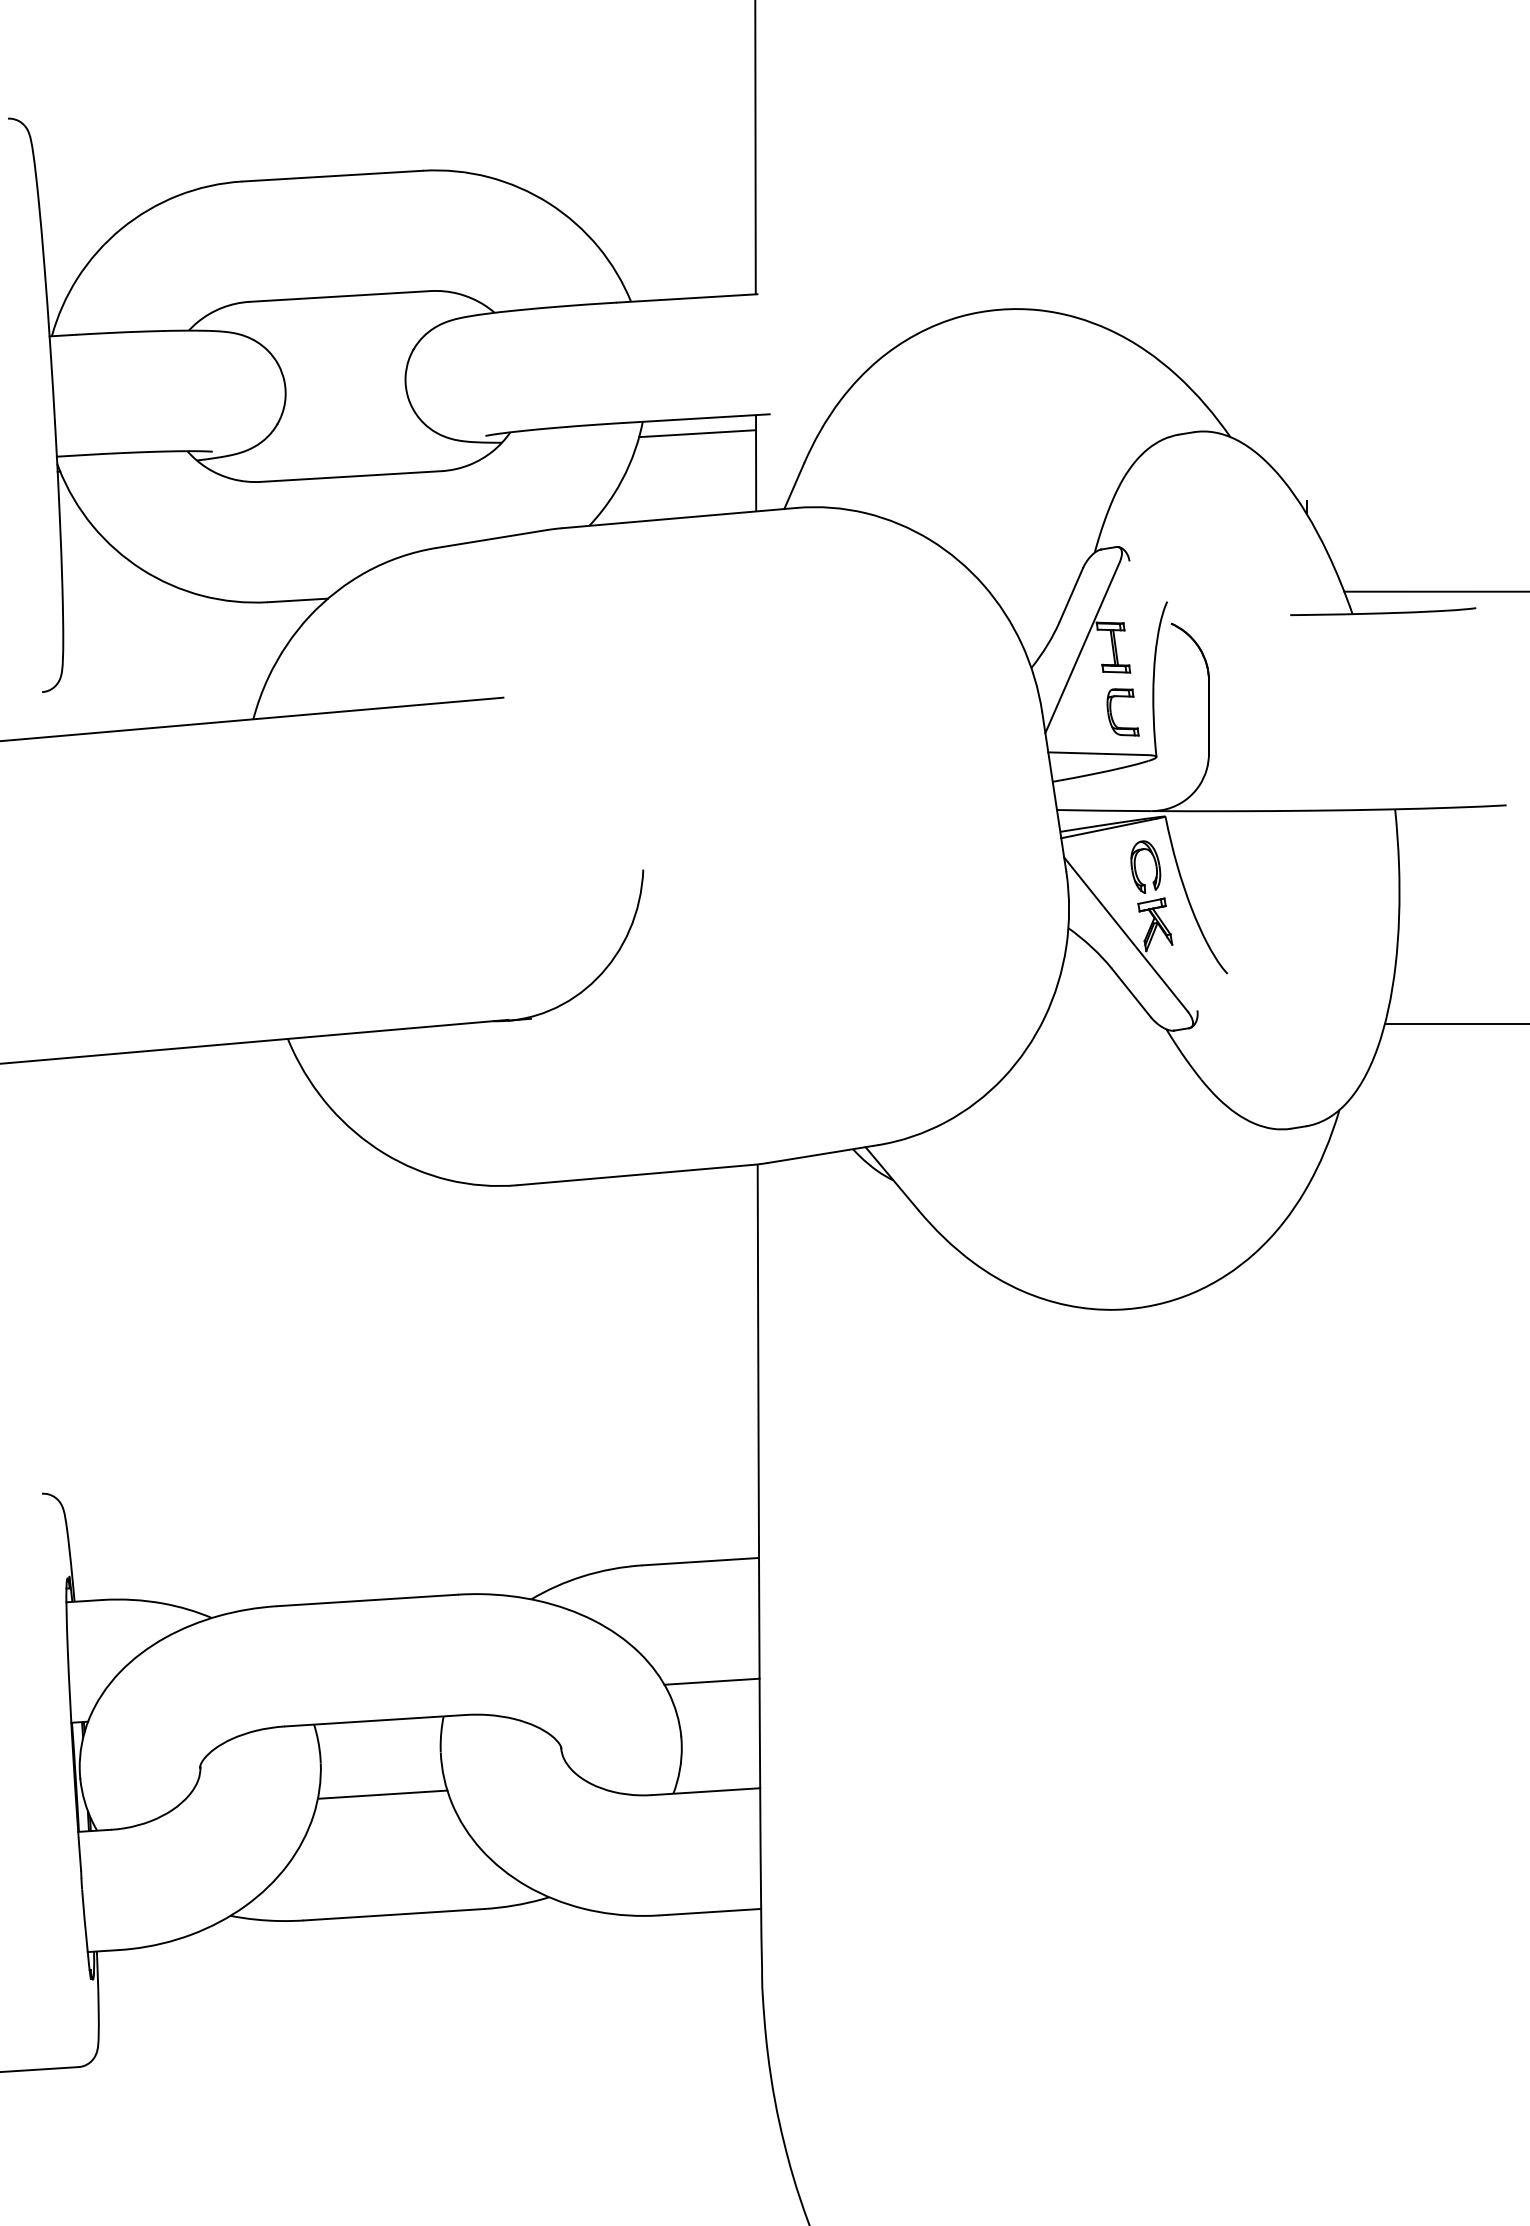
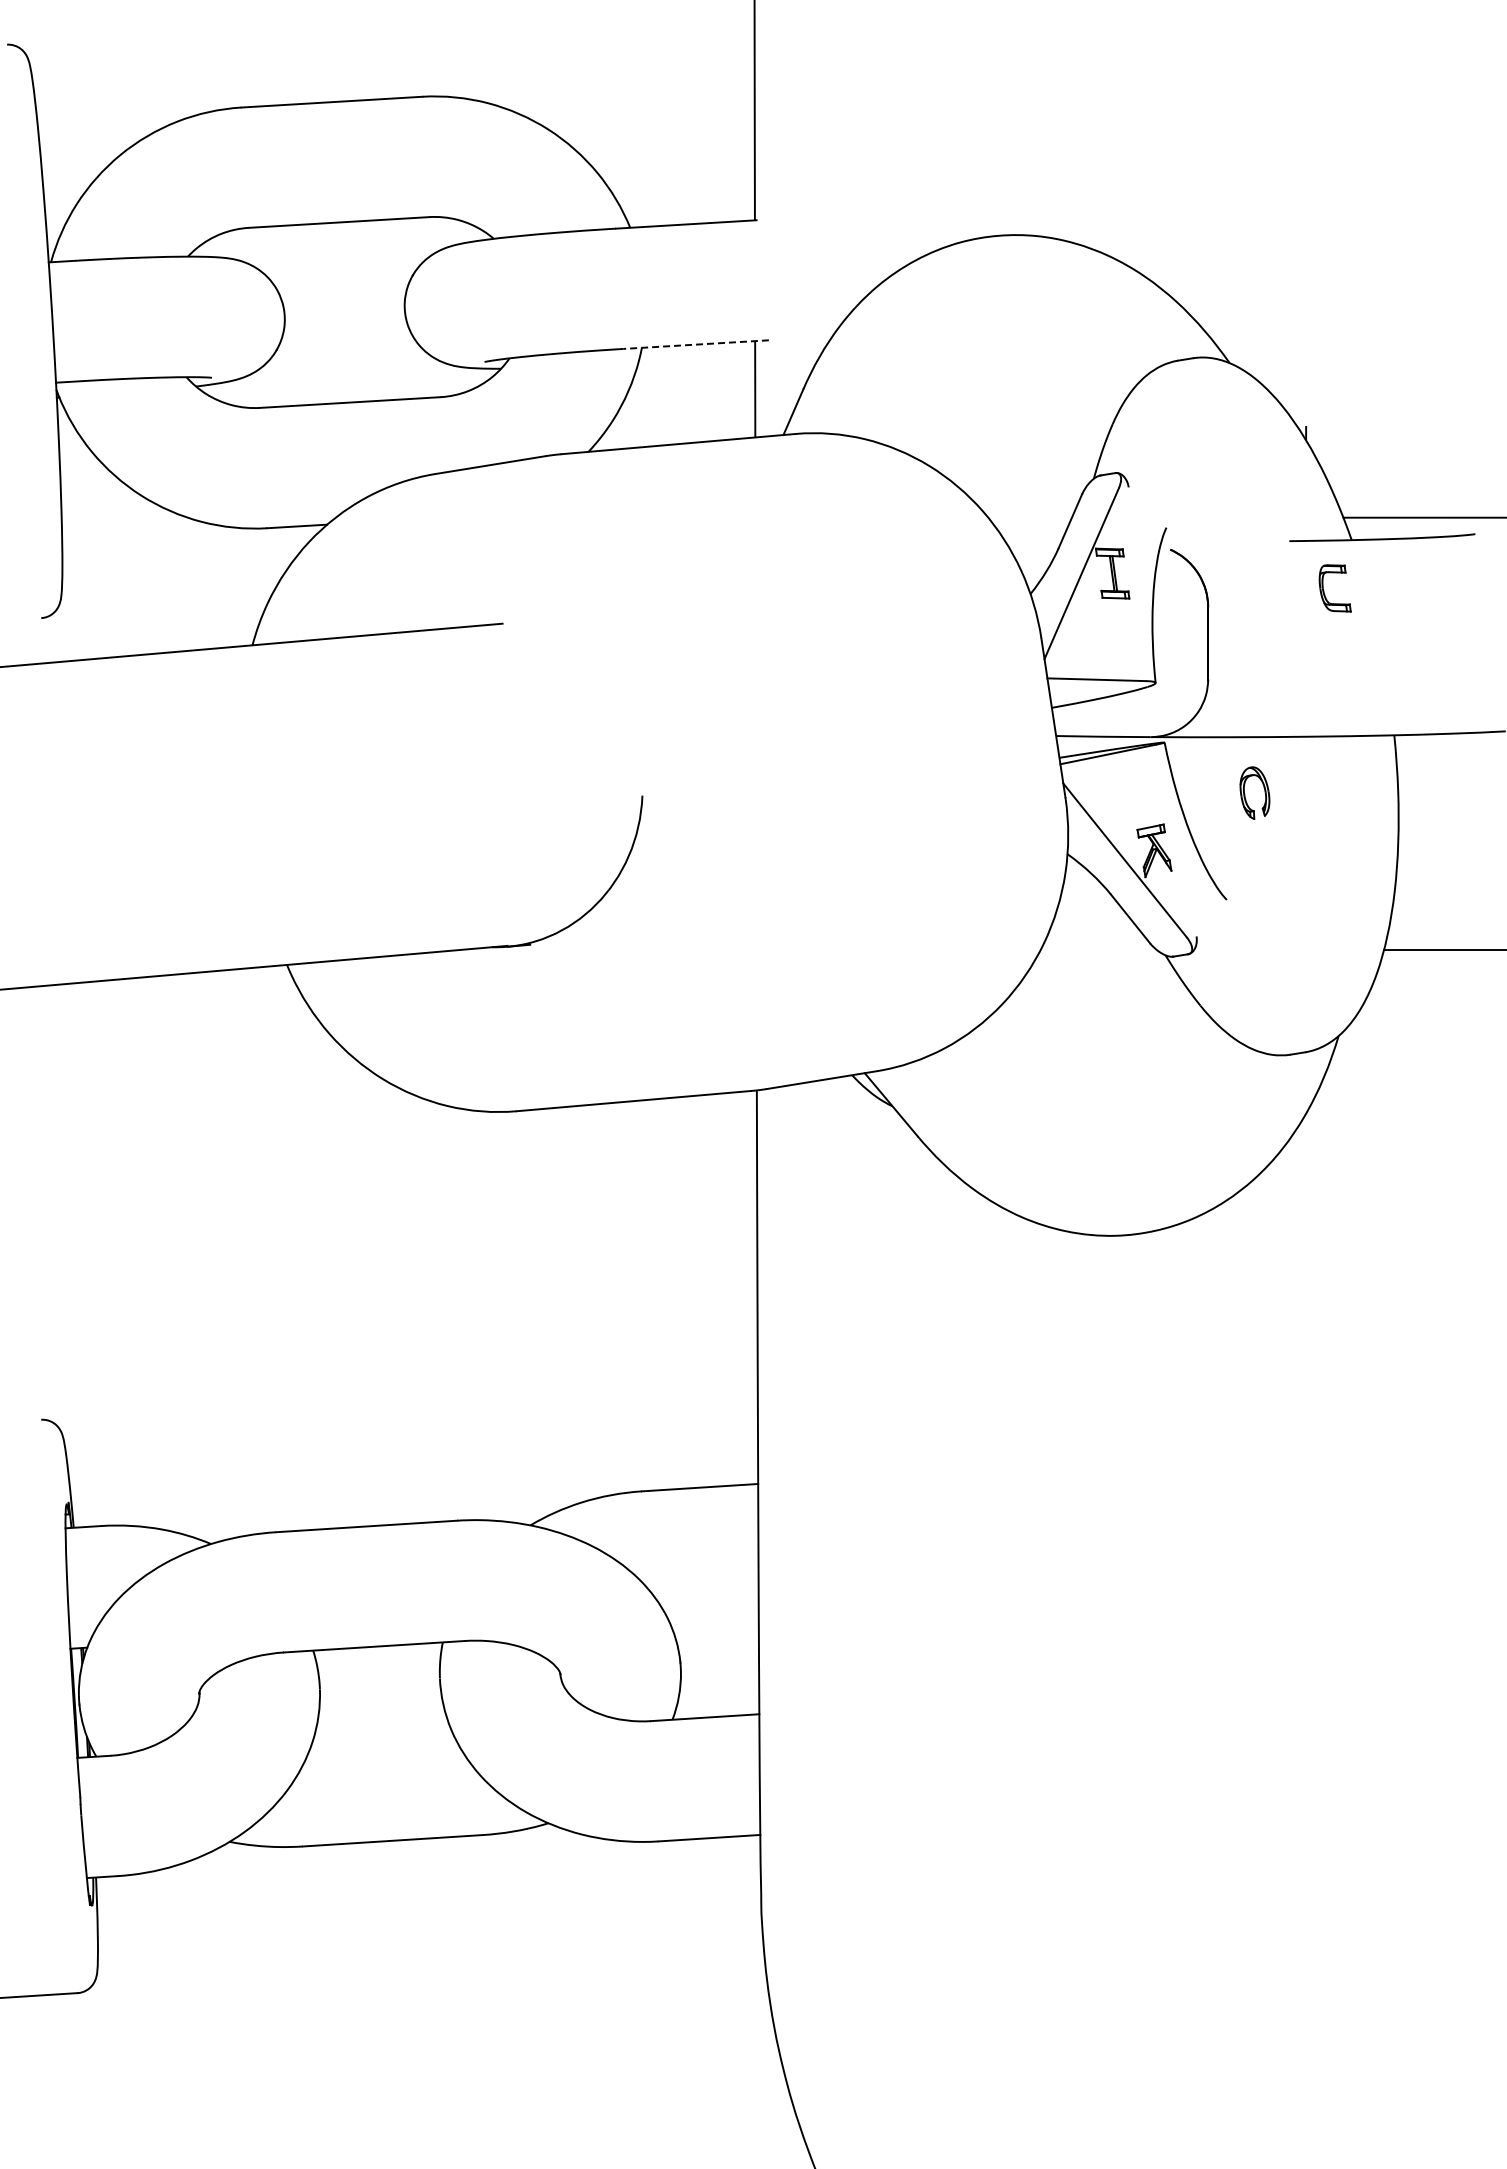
line: (696, 418) -> (695, 344), solid -> dashed
line: (697, 433) -> (696, 359), removed
part: (1112, 715) -> (1324, 591), moved
part: (1136, 869) -> (1245, 795), moved
line: (711, 1681) -> (710, 1607), removed
line: (382, 1794) -> (381, 1720), removed

